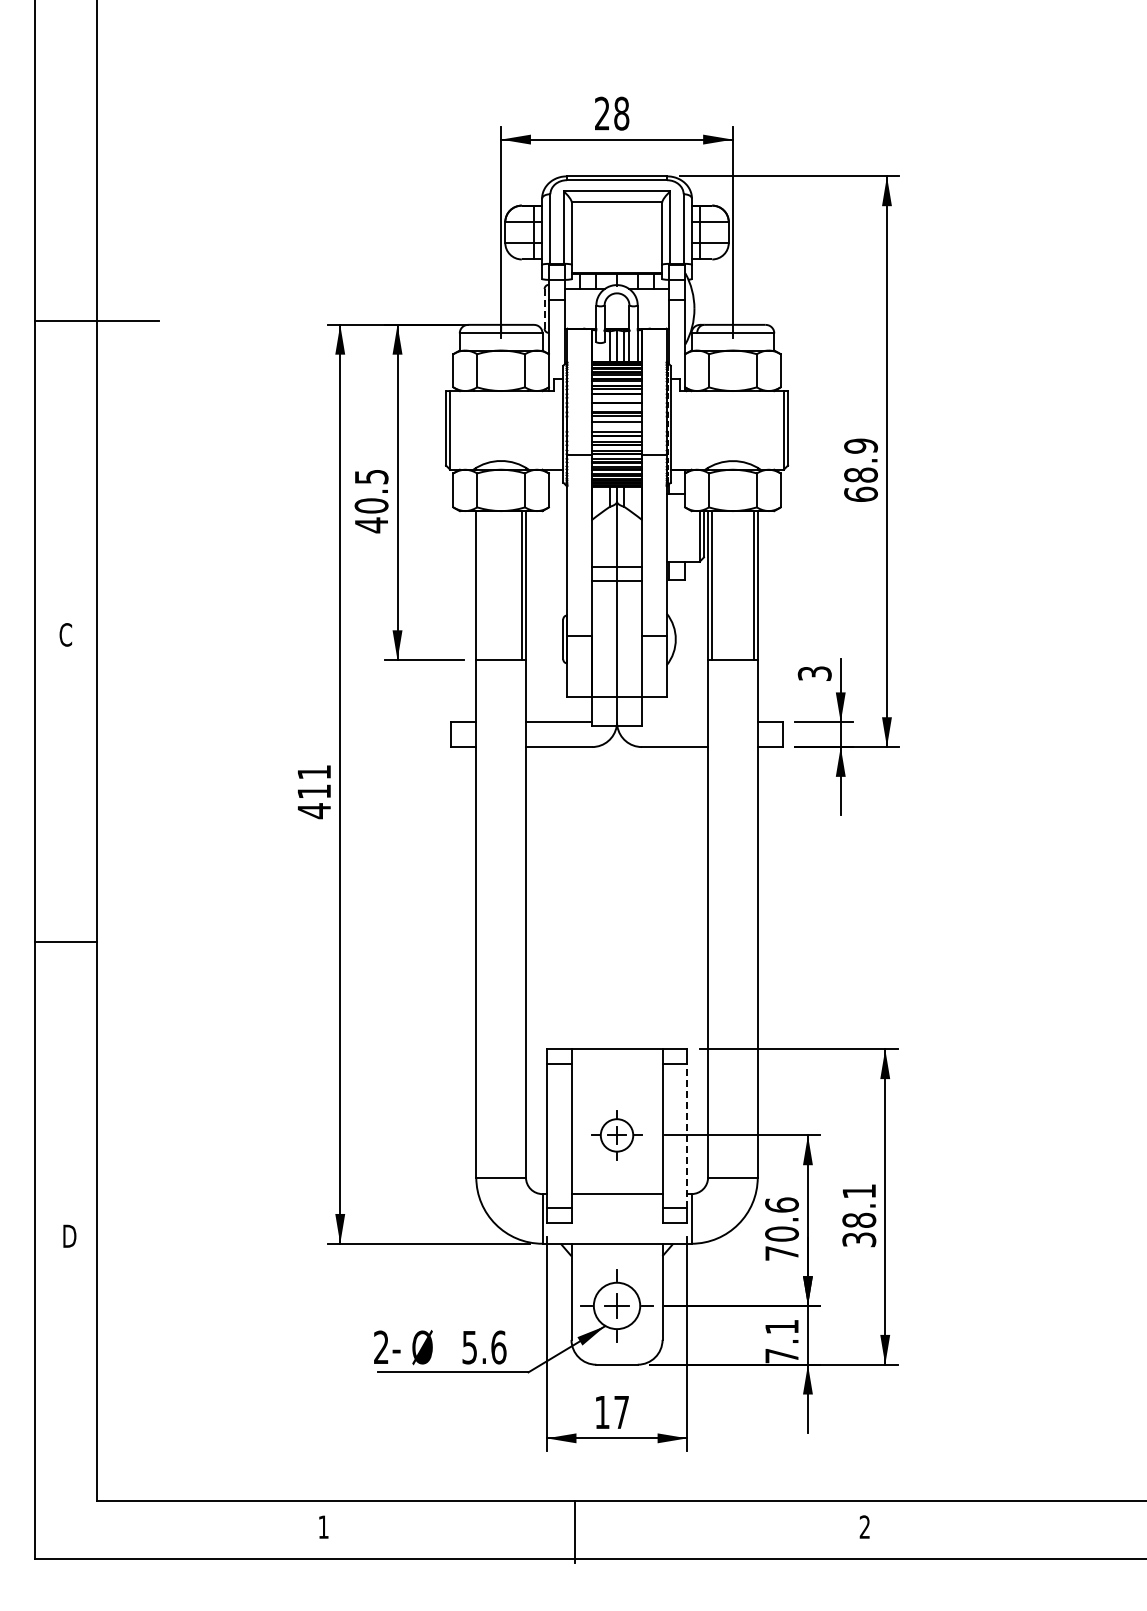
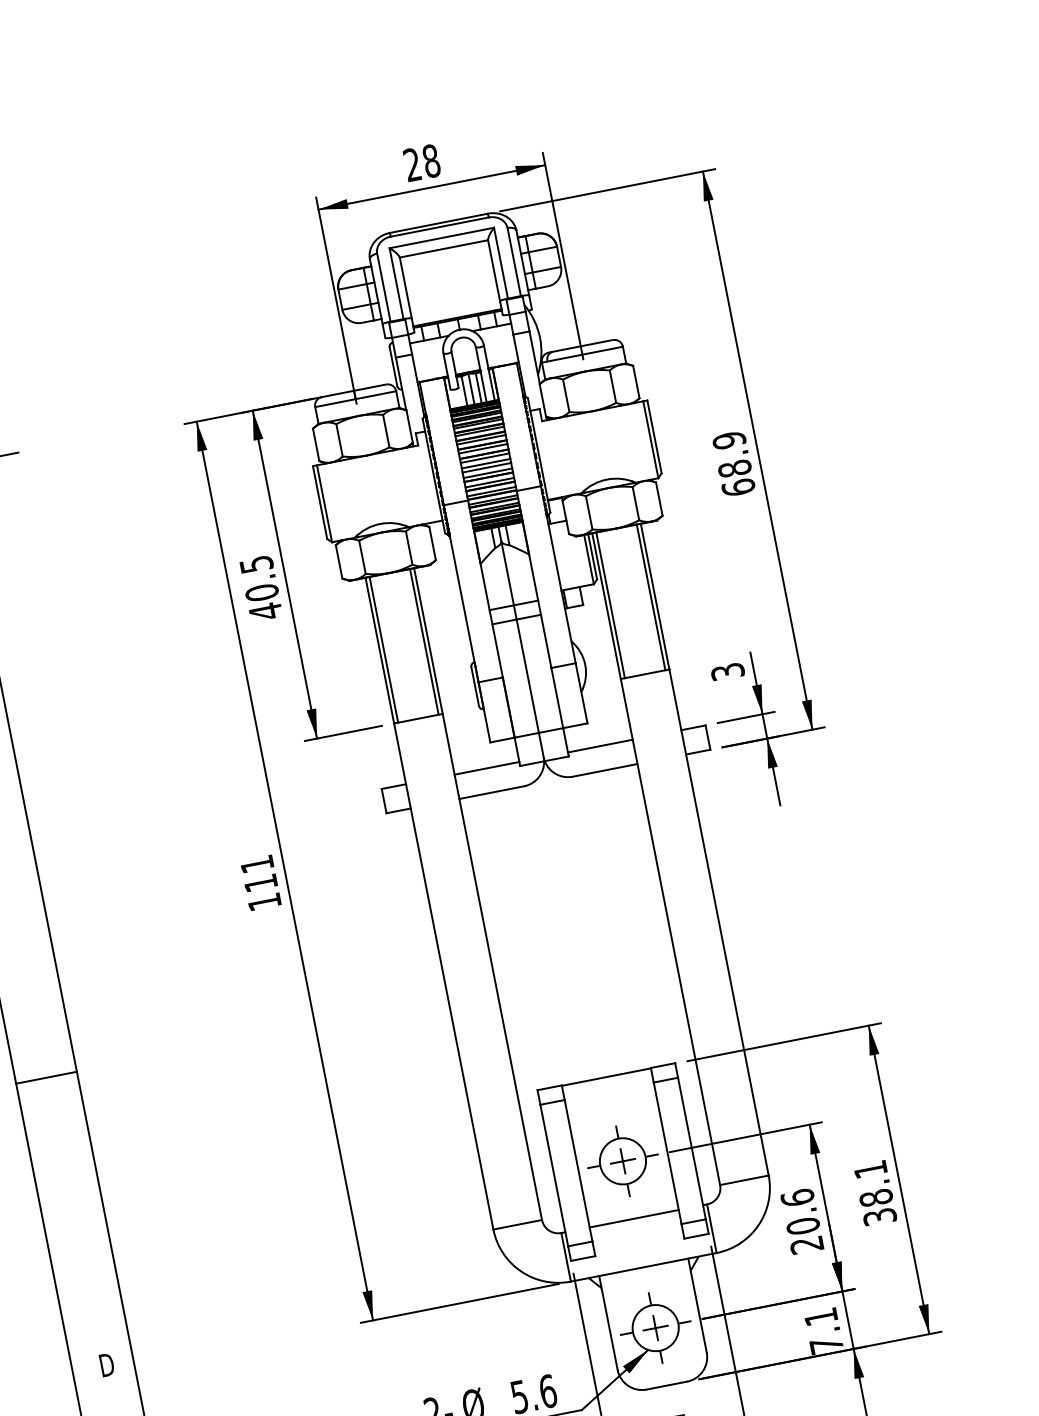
line: (544, 308) -> (393, 366), dashed -> solid
line: (616, 397) -> (480, 439), added
line: (616, 406) -> (482, 448), added
line: (616, 426) -> (486, 468), added
line: (480, 585) -> (383, 649), added
line: (674, 722) -> (599, 746), added
text: (313, 811) -> (263, 902), 411 -> 111
part: (616, 1135) -> (622, 1161), size x1.43
line: (687, 1135) -> (691, 1147), dashed -> solid
text: (781, 1253) -> (806, 1245), 70.6 -> 20.6

